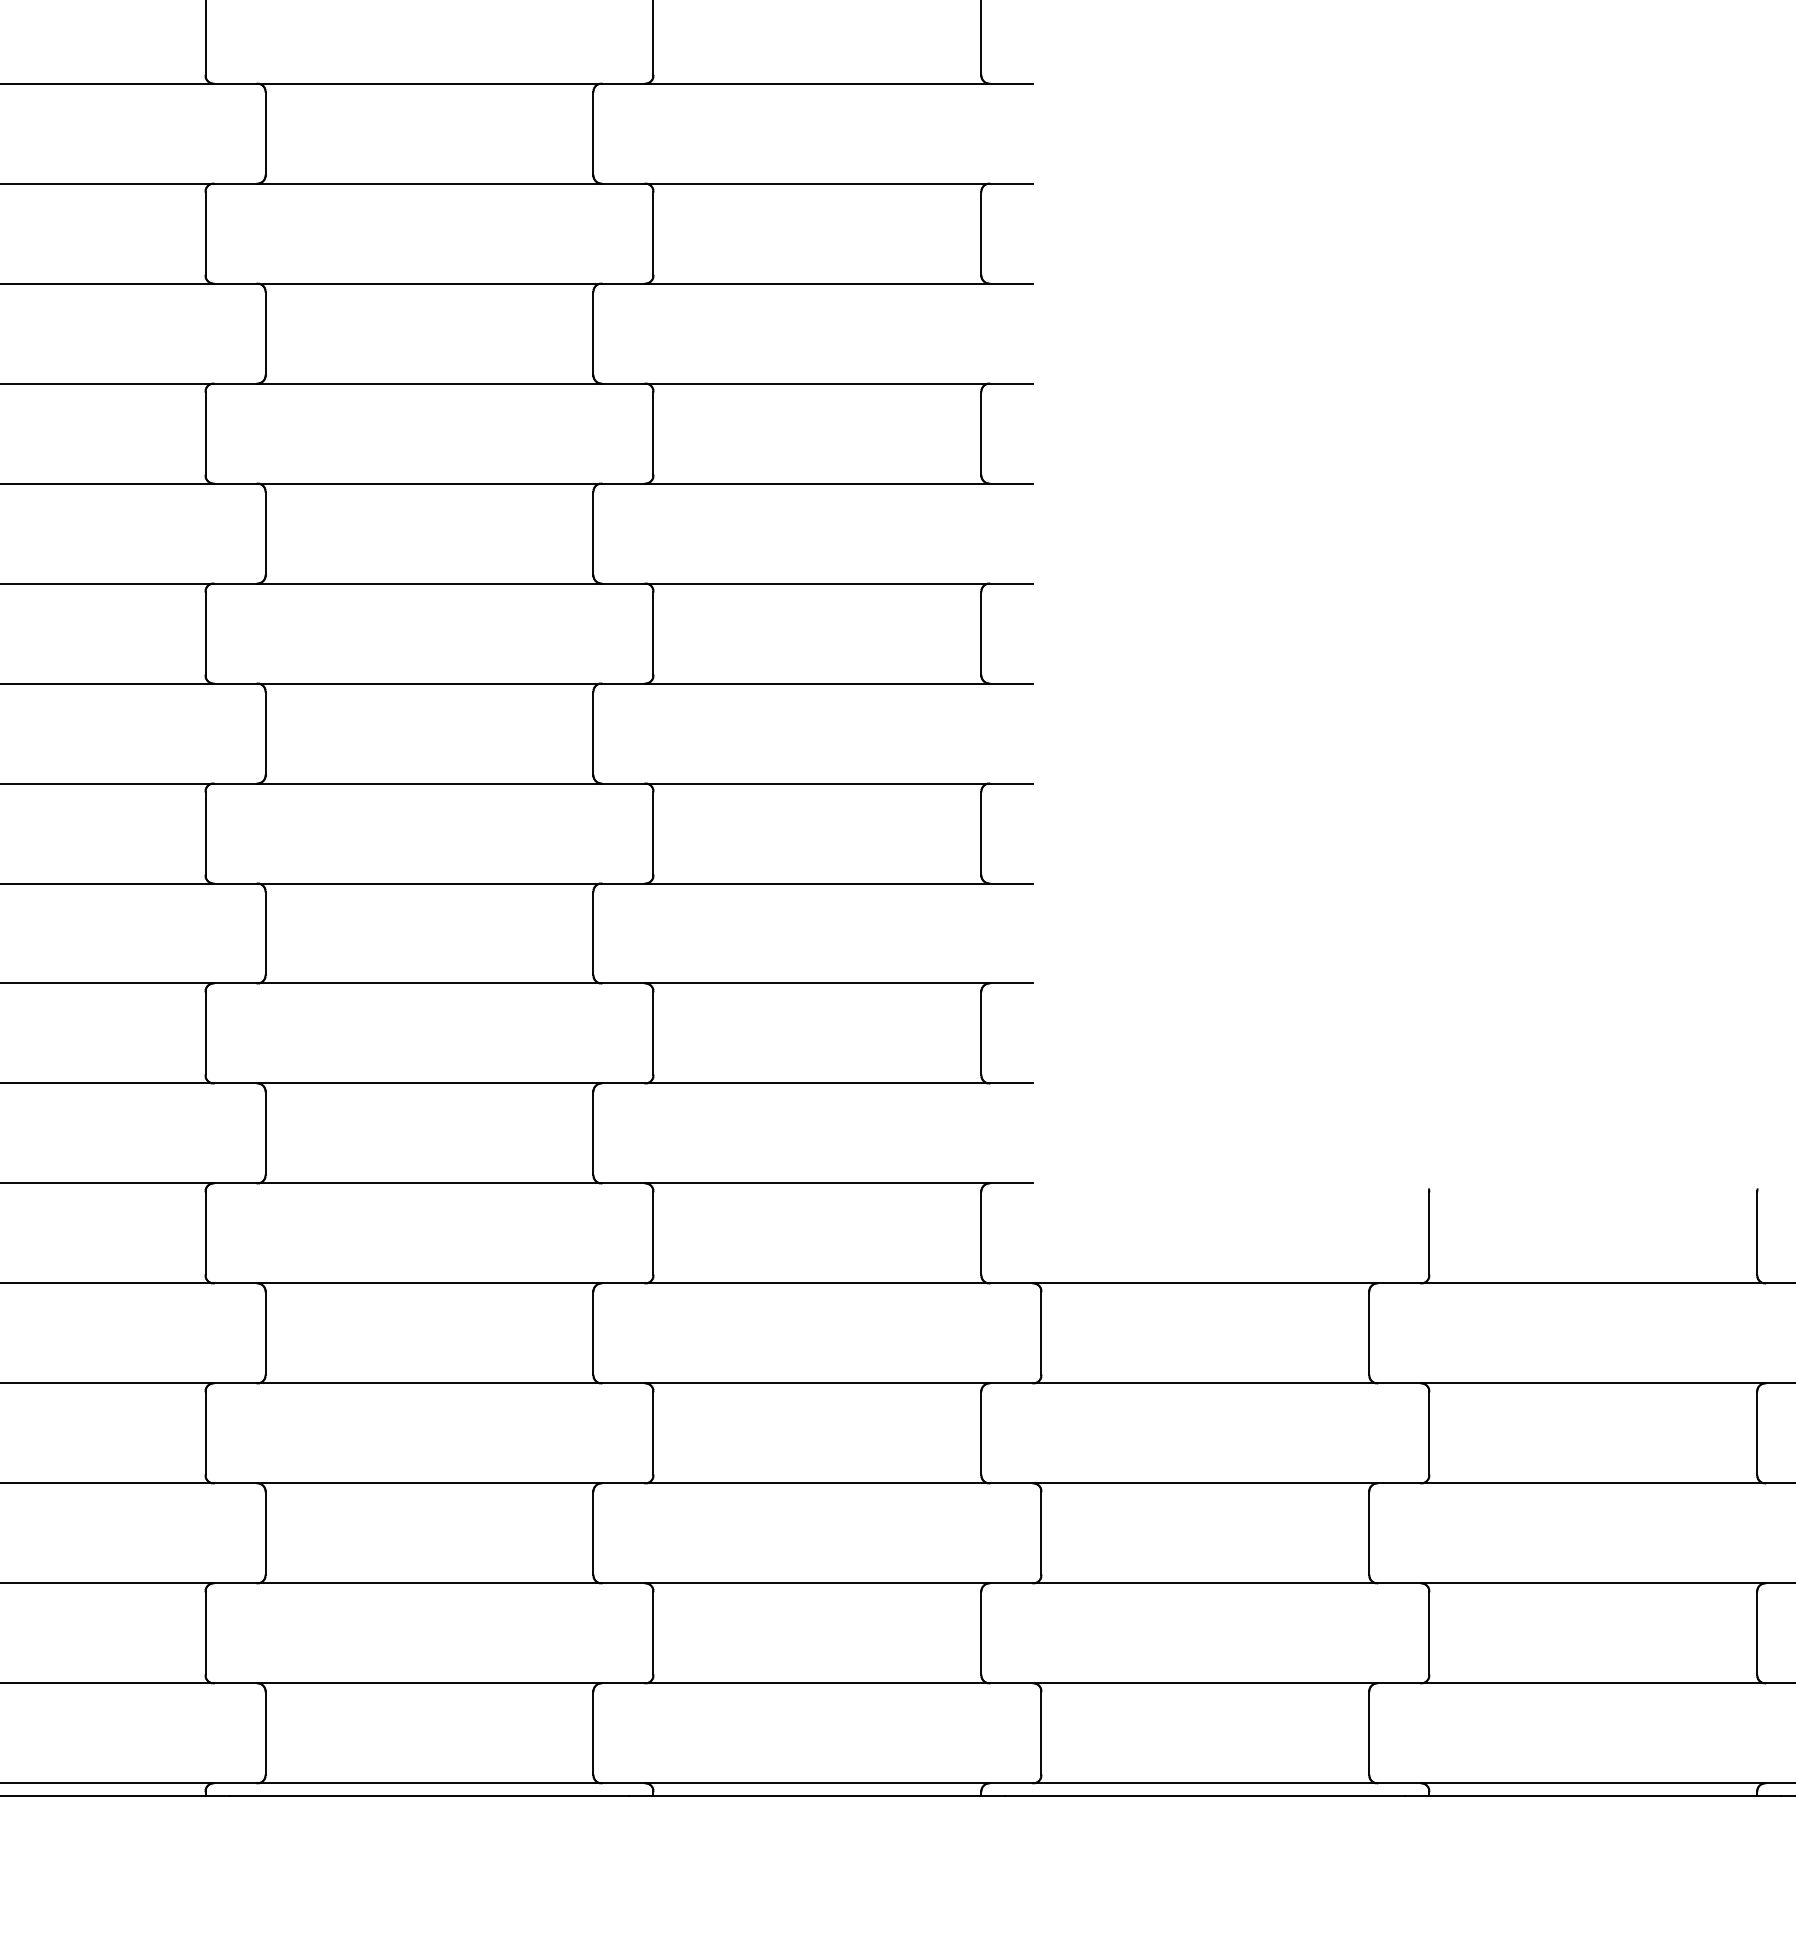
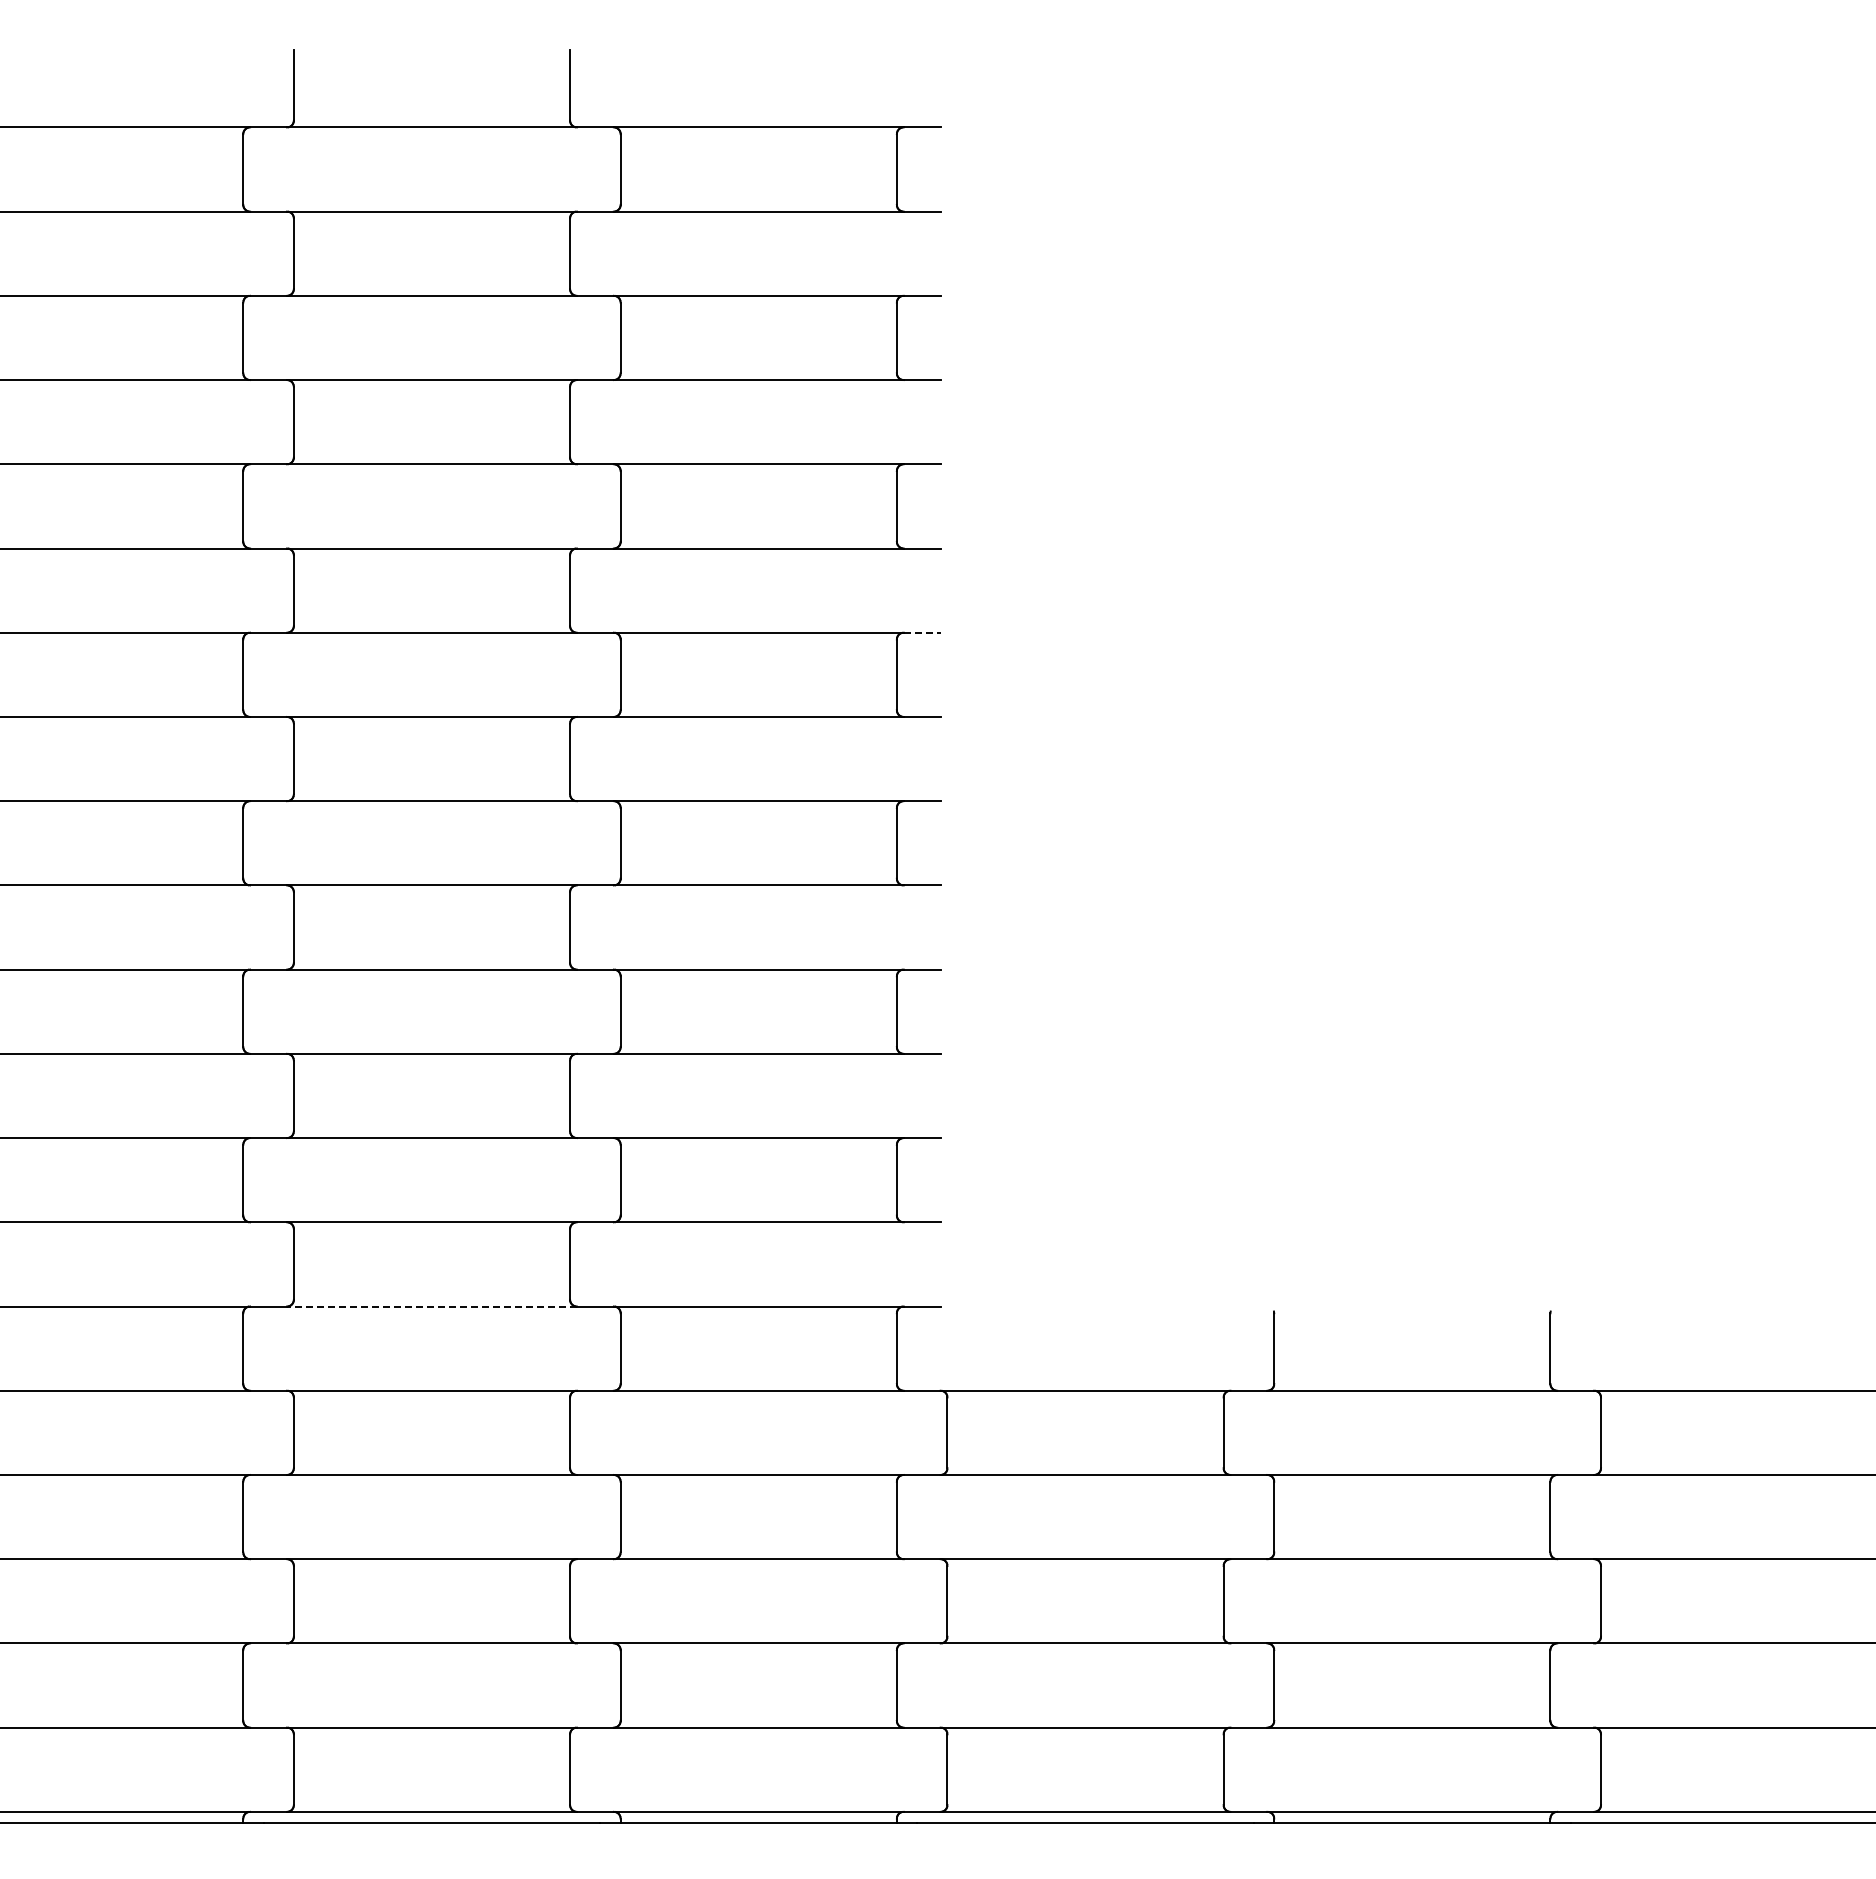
line: (1011, 383) -> (922, 632), solid -> dashed
line: (428, 1183) -> (431, 1306), solid -> dashed

